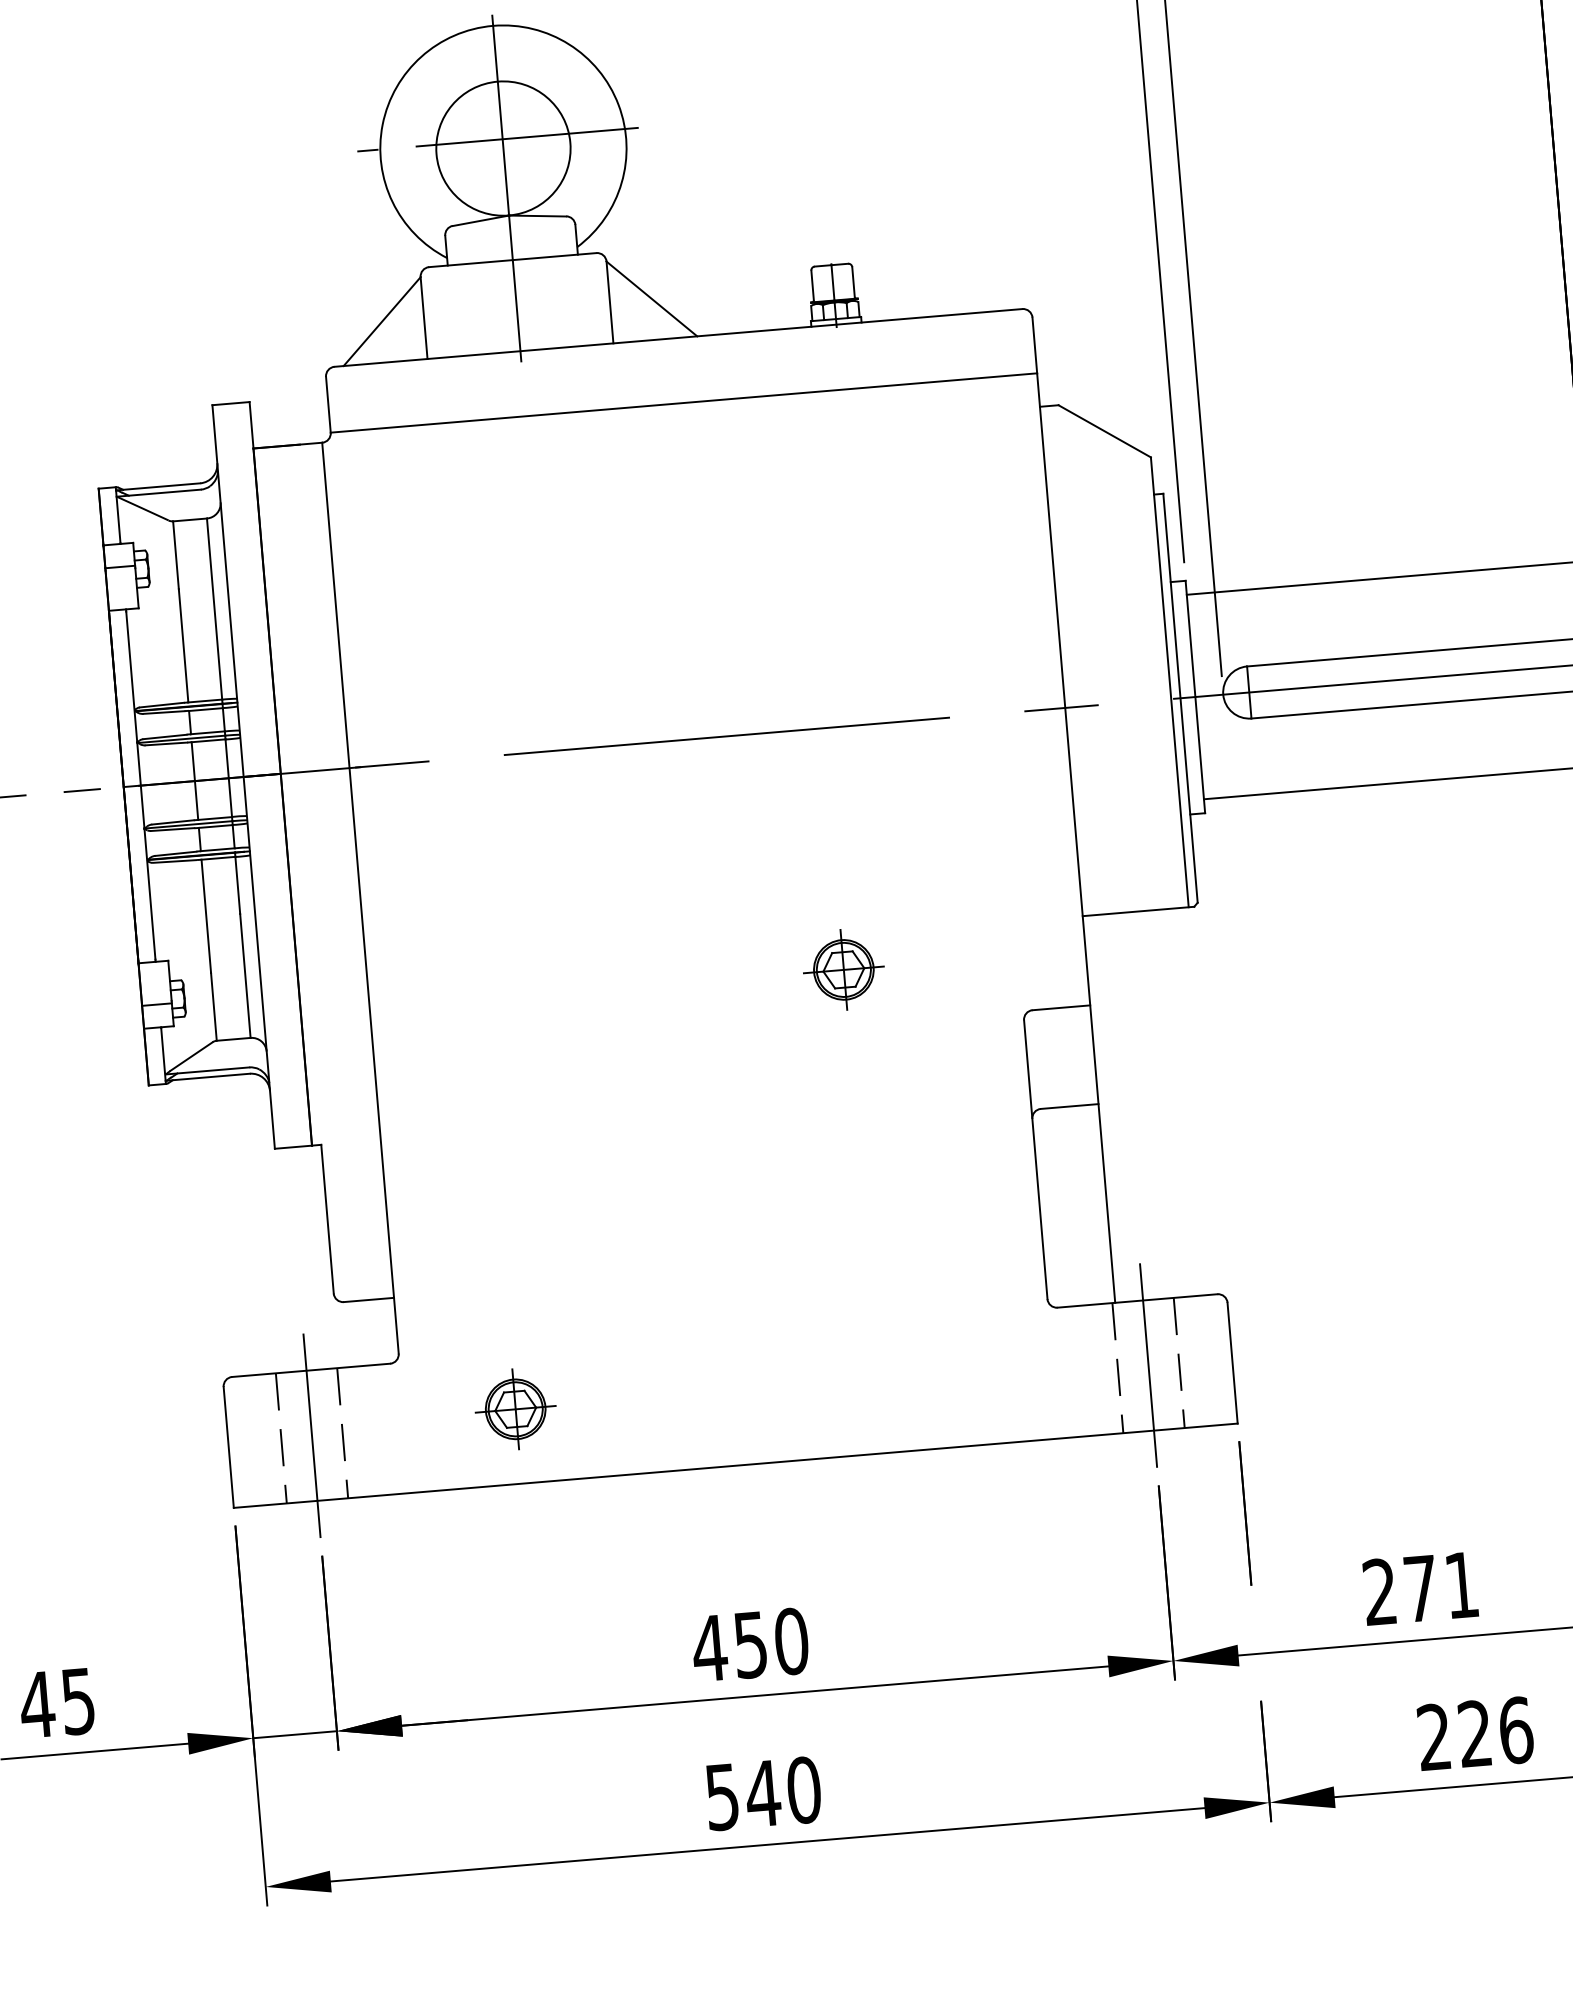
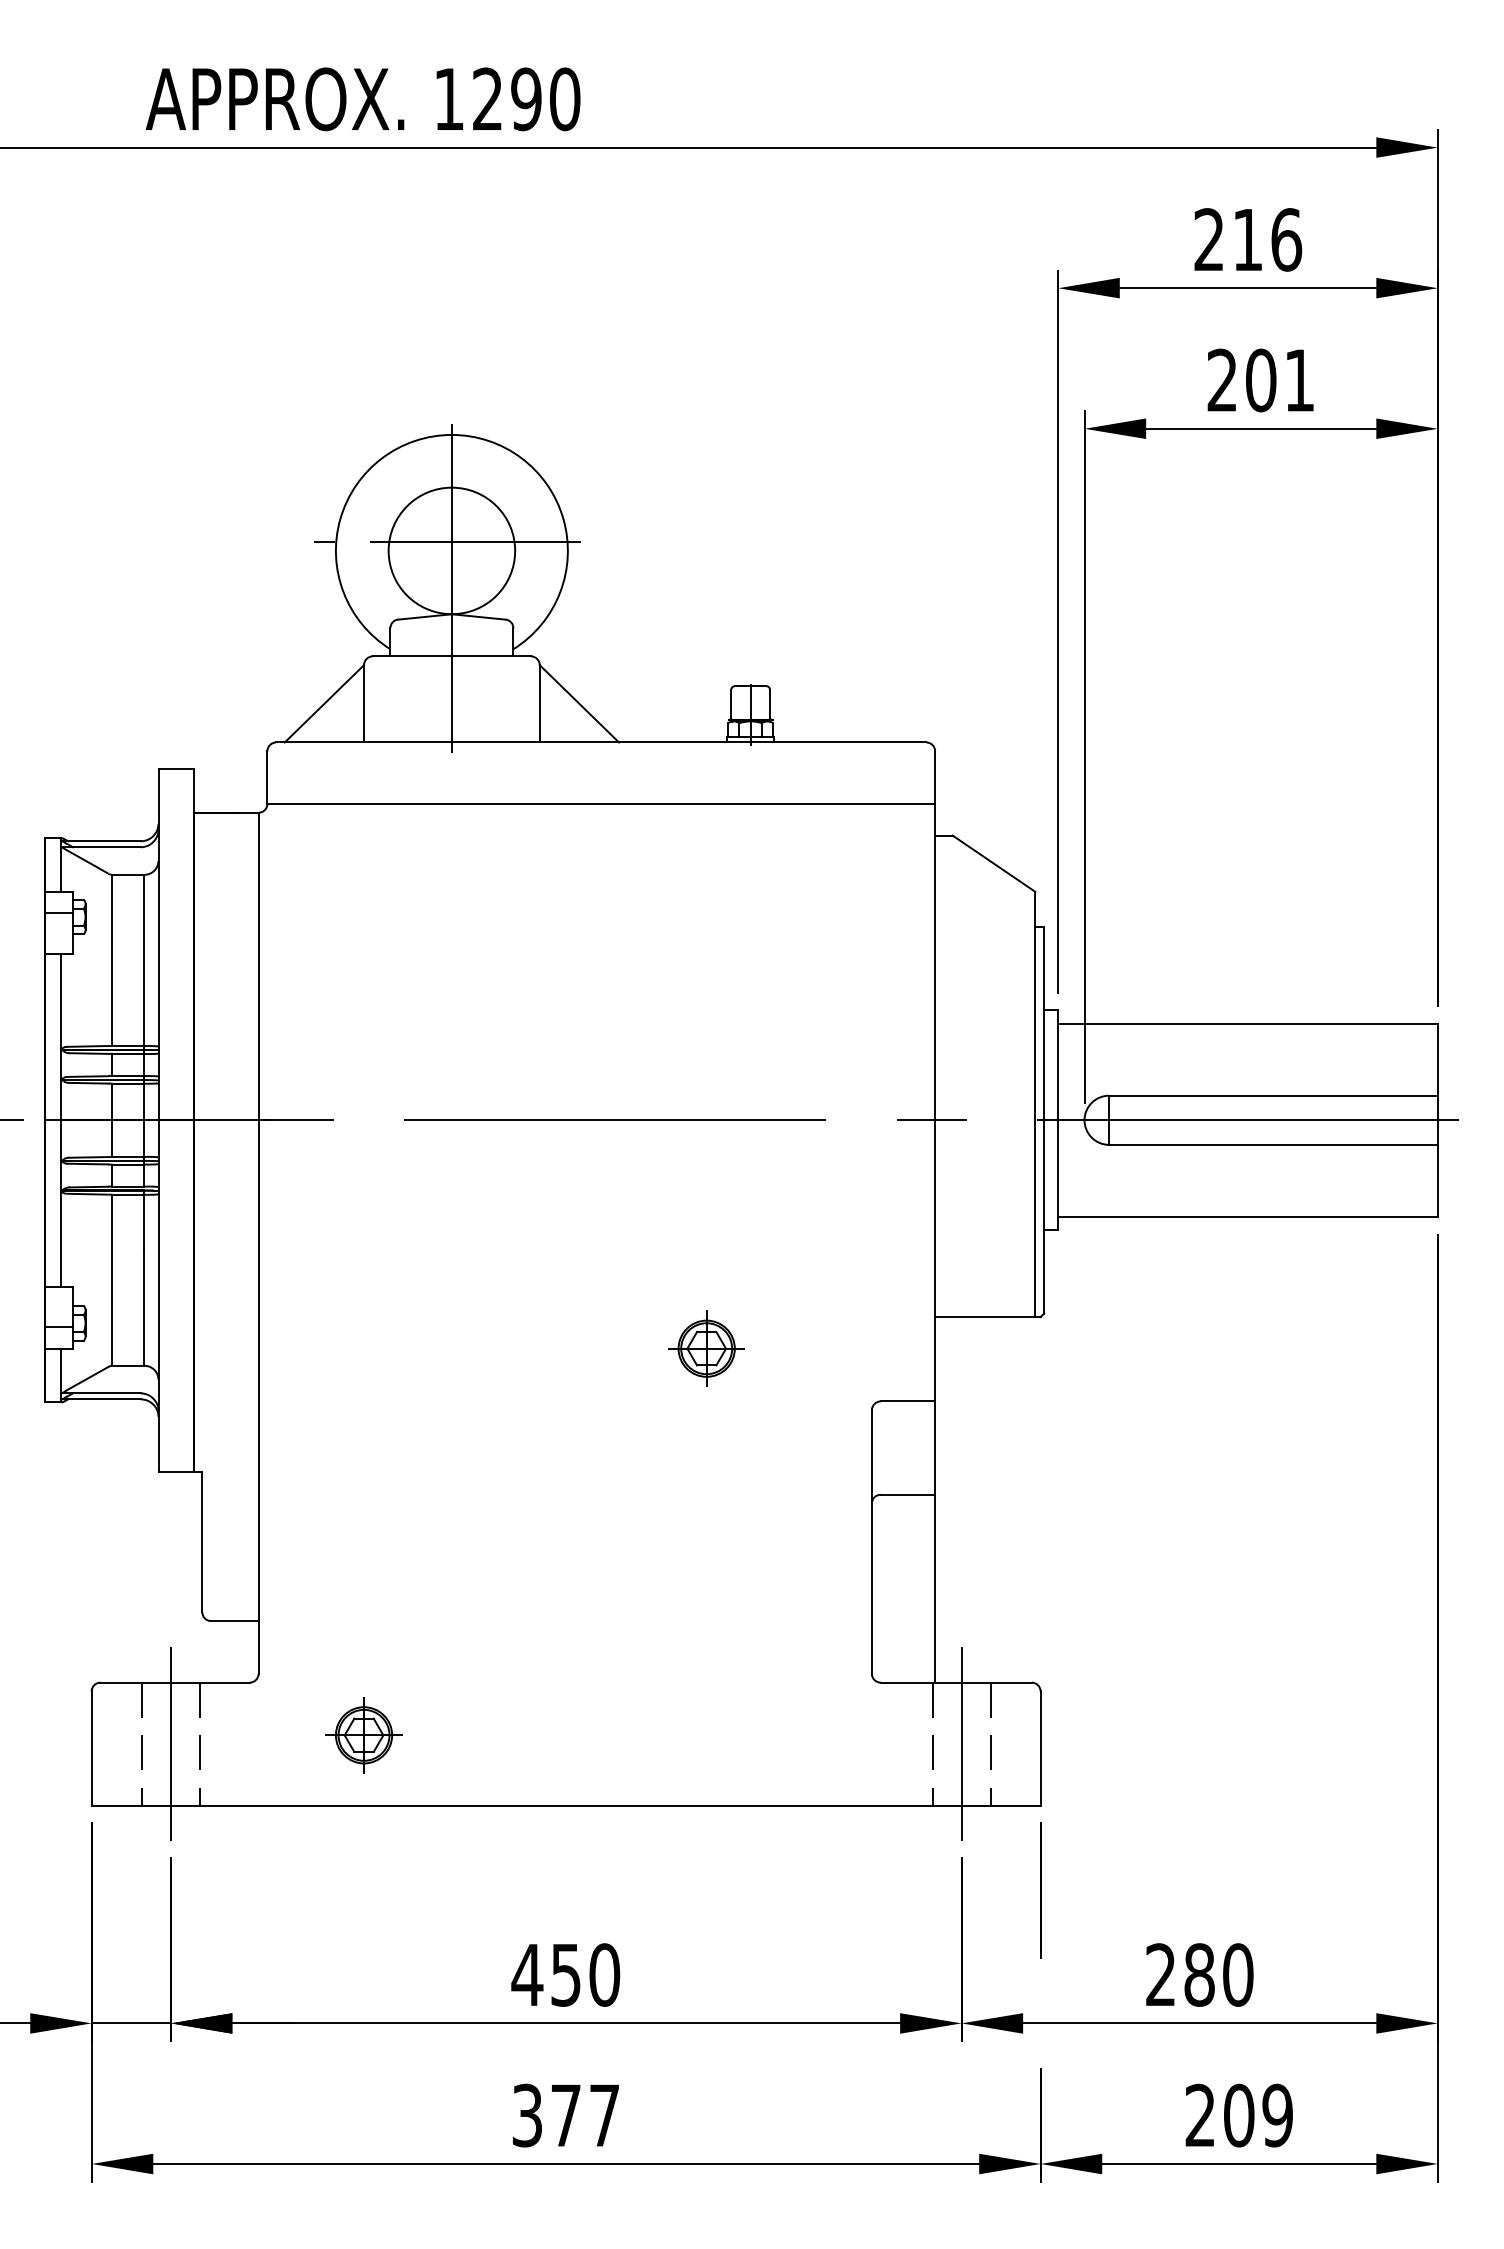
text: (1440, 1586) -> (1218, 1974), 271 -> 280
text: (1495, 1732) -> (1258, 2115), 226 -> 209
text: (763, 1793) -> (566, 2115), 540 -> 377

